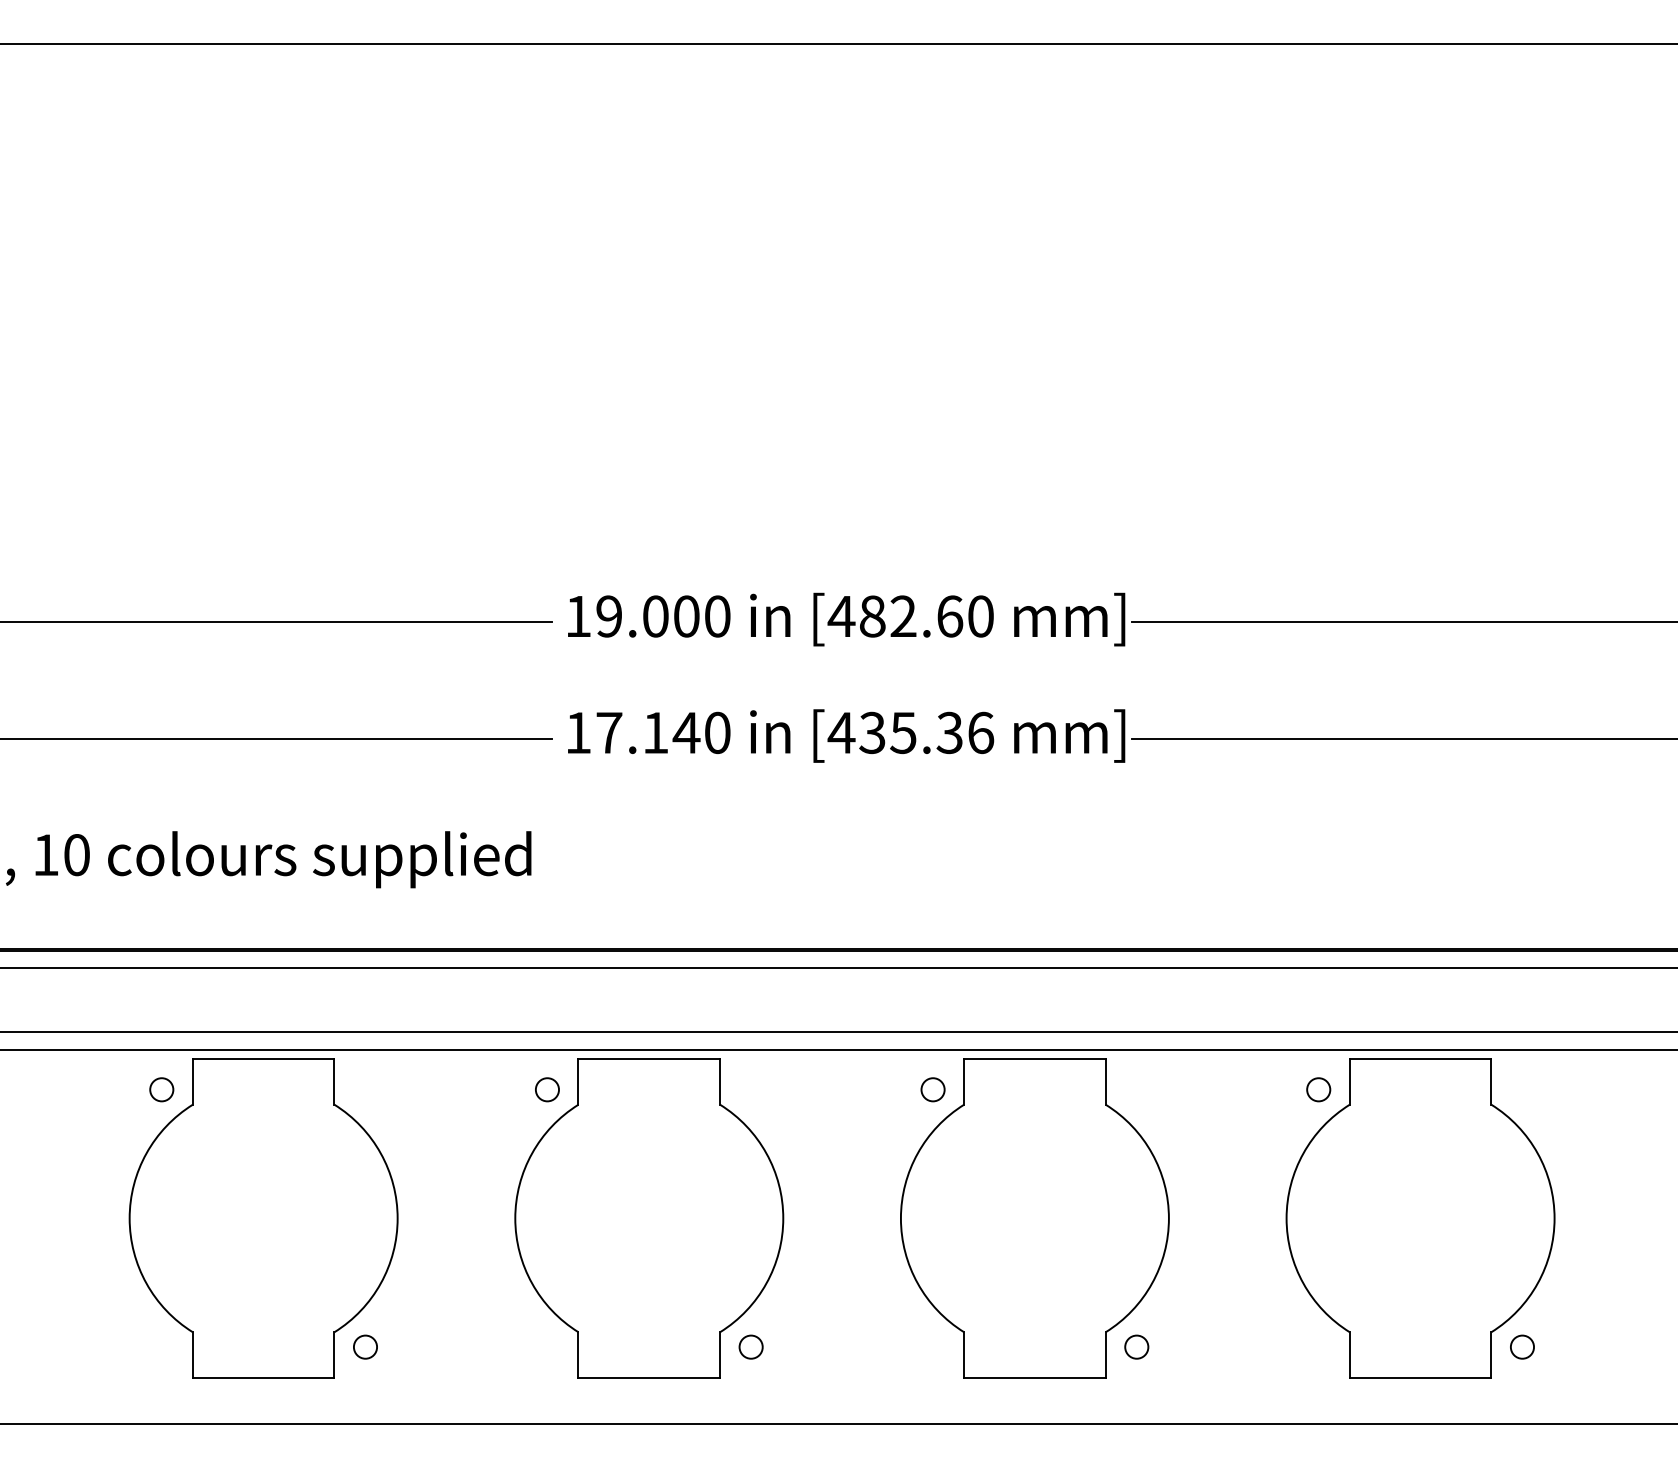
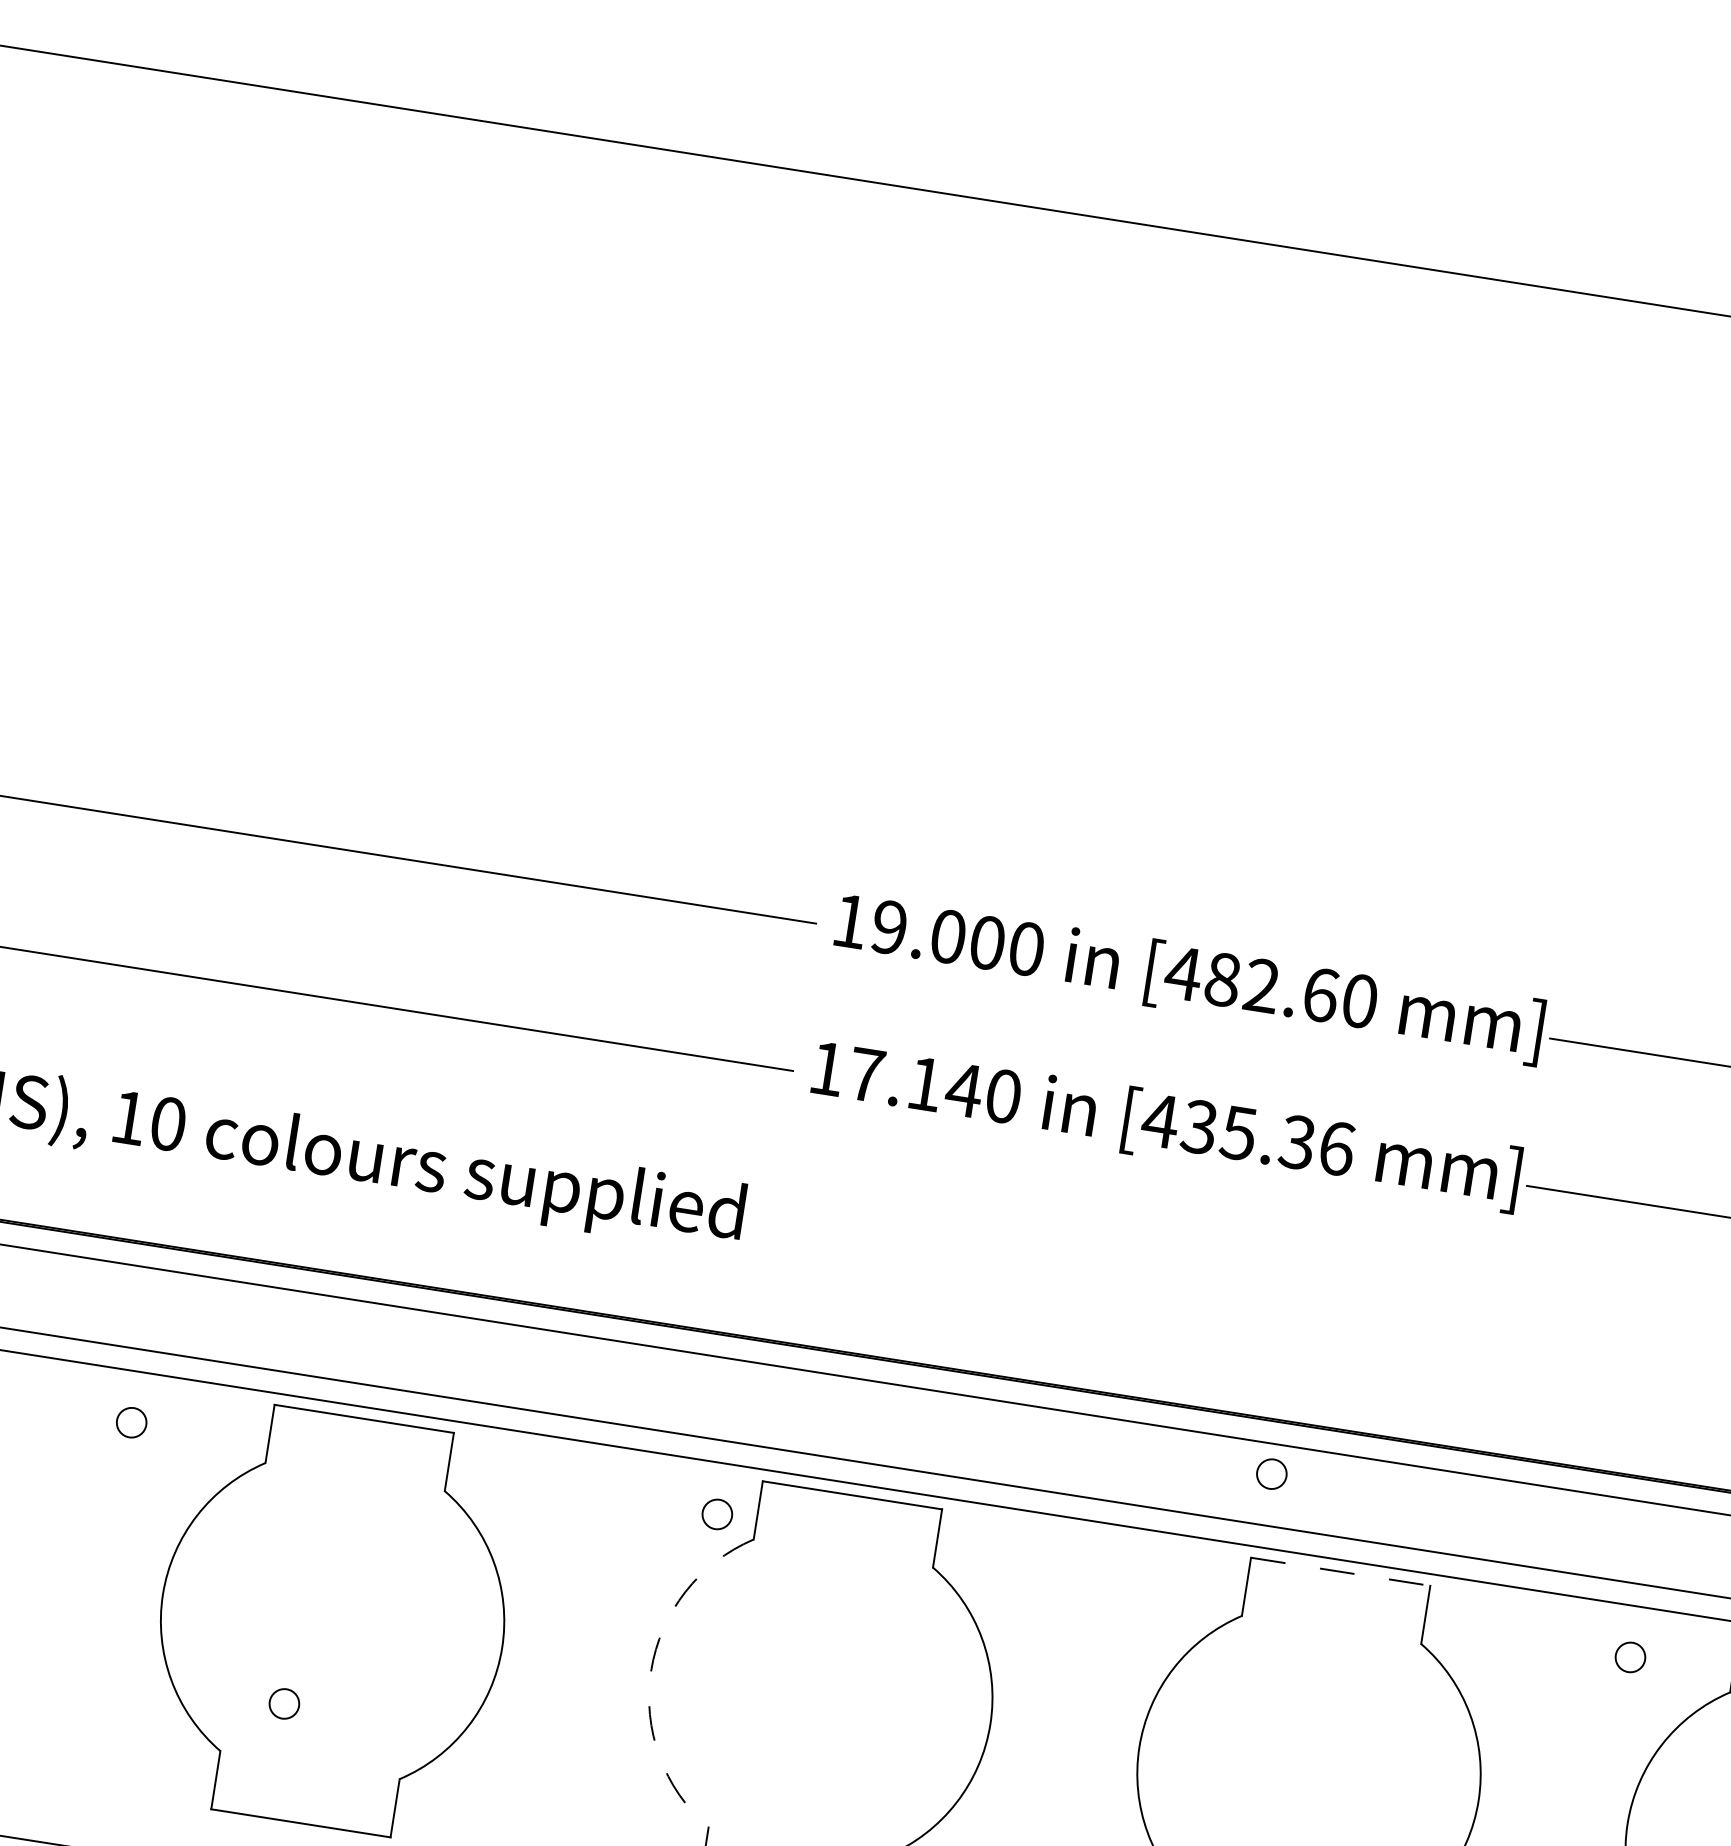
line: (1034, 1058) -> (1340, 1571), solid -> dashed
circle: (161, 1089) -> (131, 1422), moved
circle: (932, 1089) -> (1271, 1473), moved
circle: (1318, 1089) -> (1630, 1657), moved
arc: (515, 1218) -> (651, 1671), solid -> dashed
circle: (365, 1346) -> (284, 1703), moved

